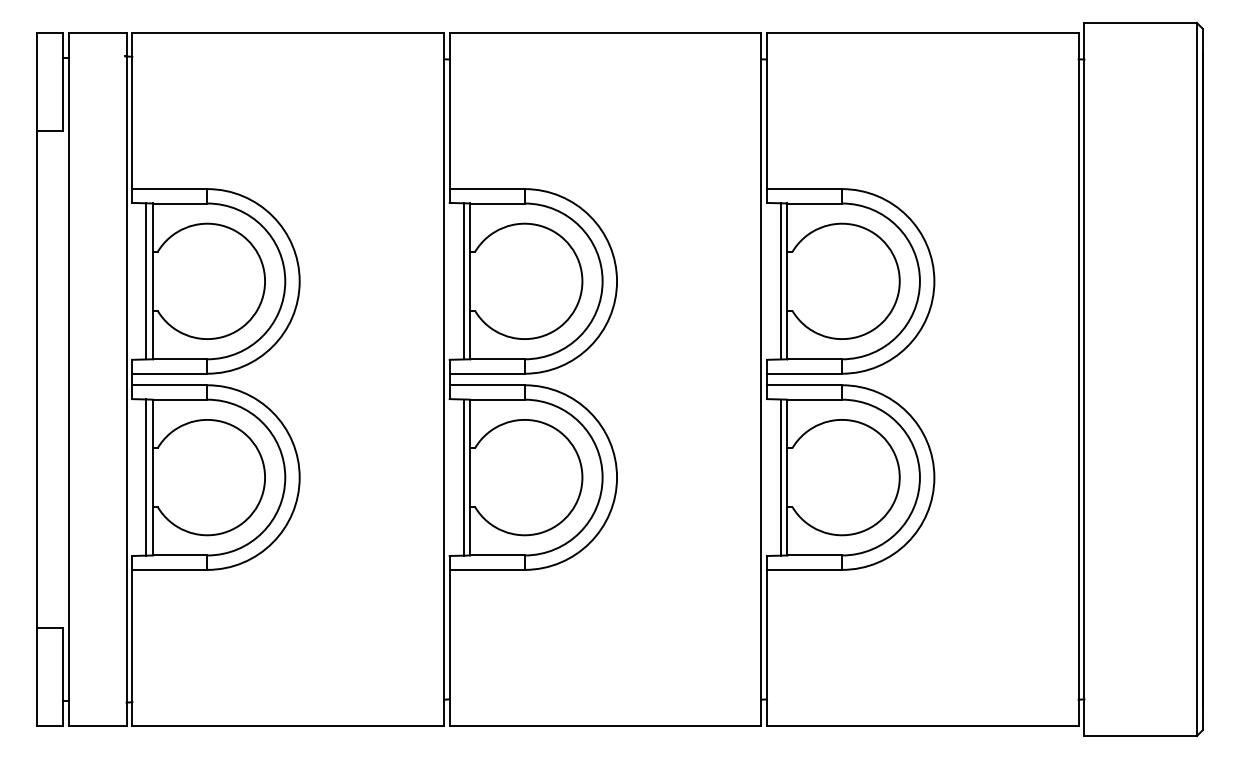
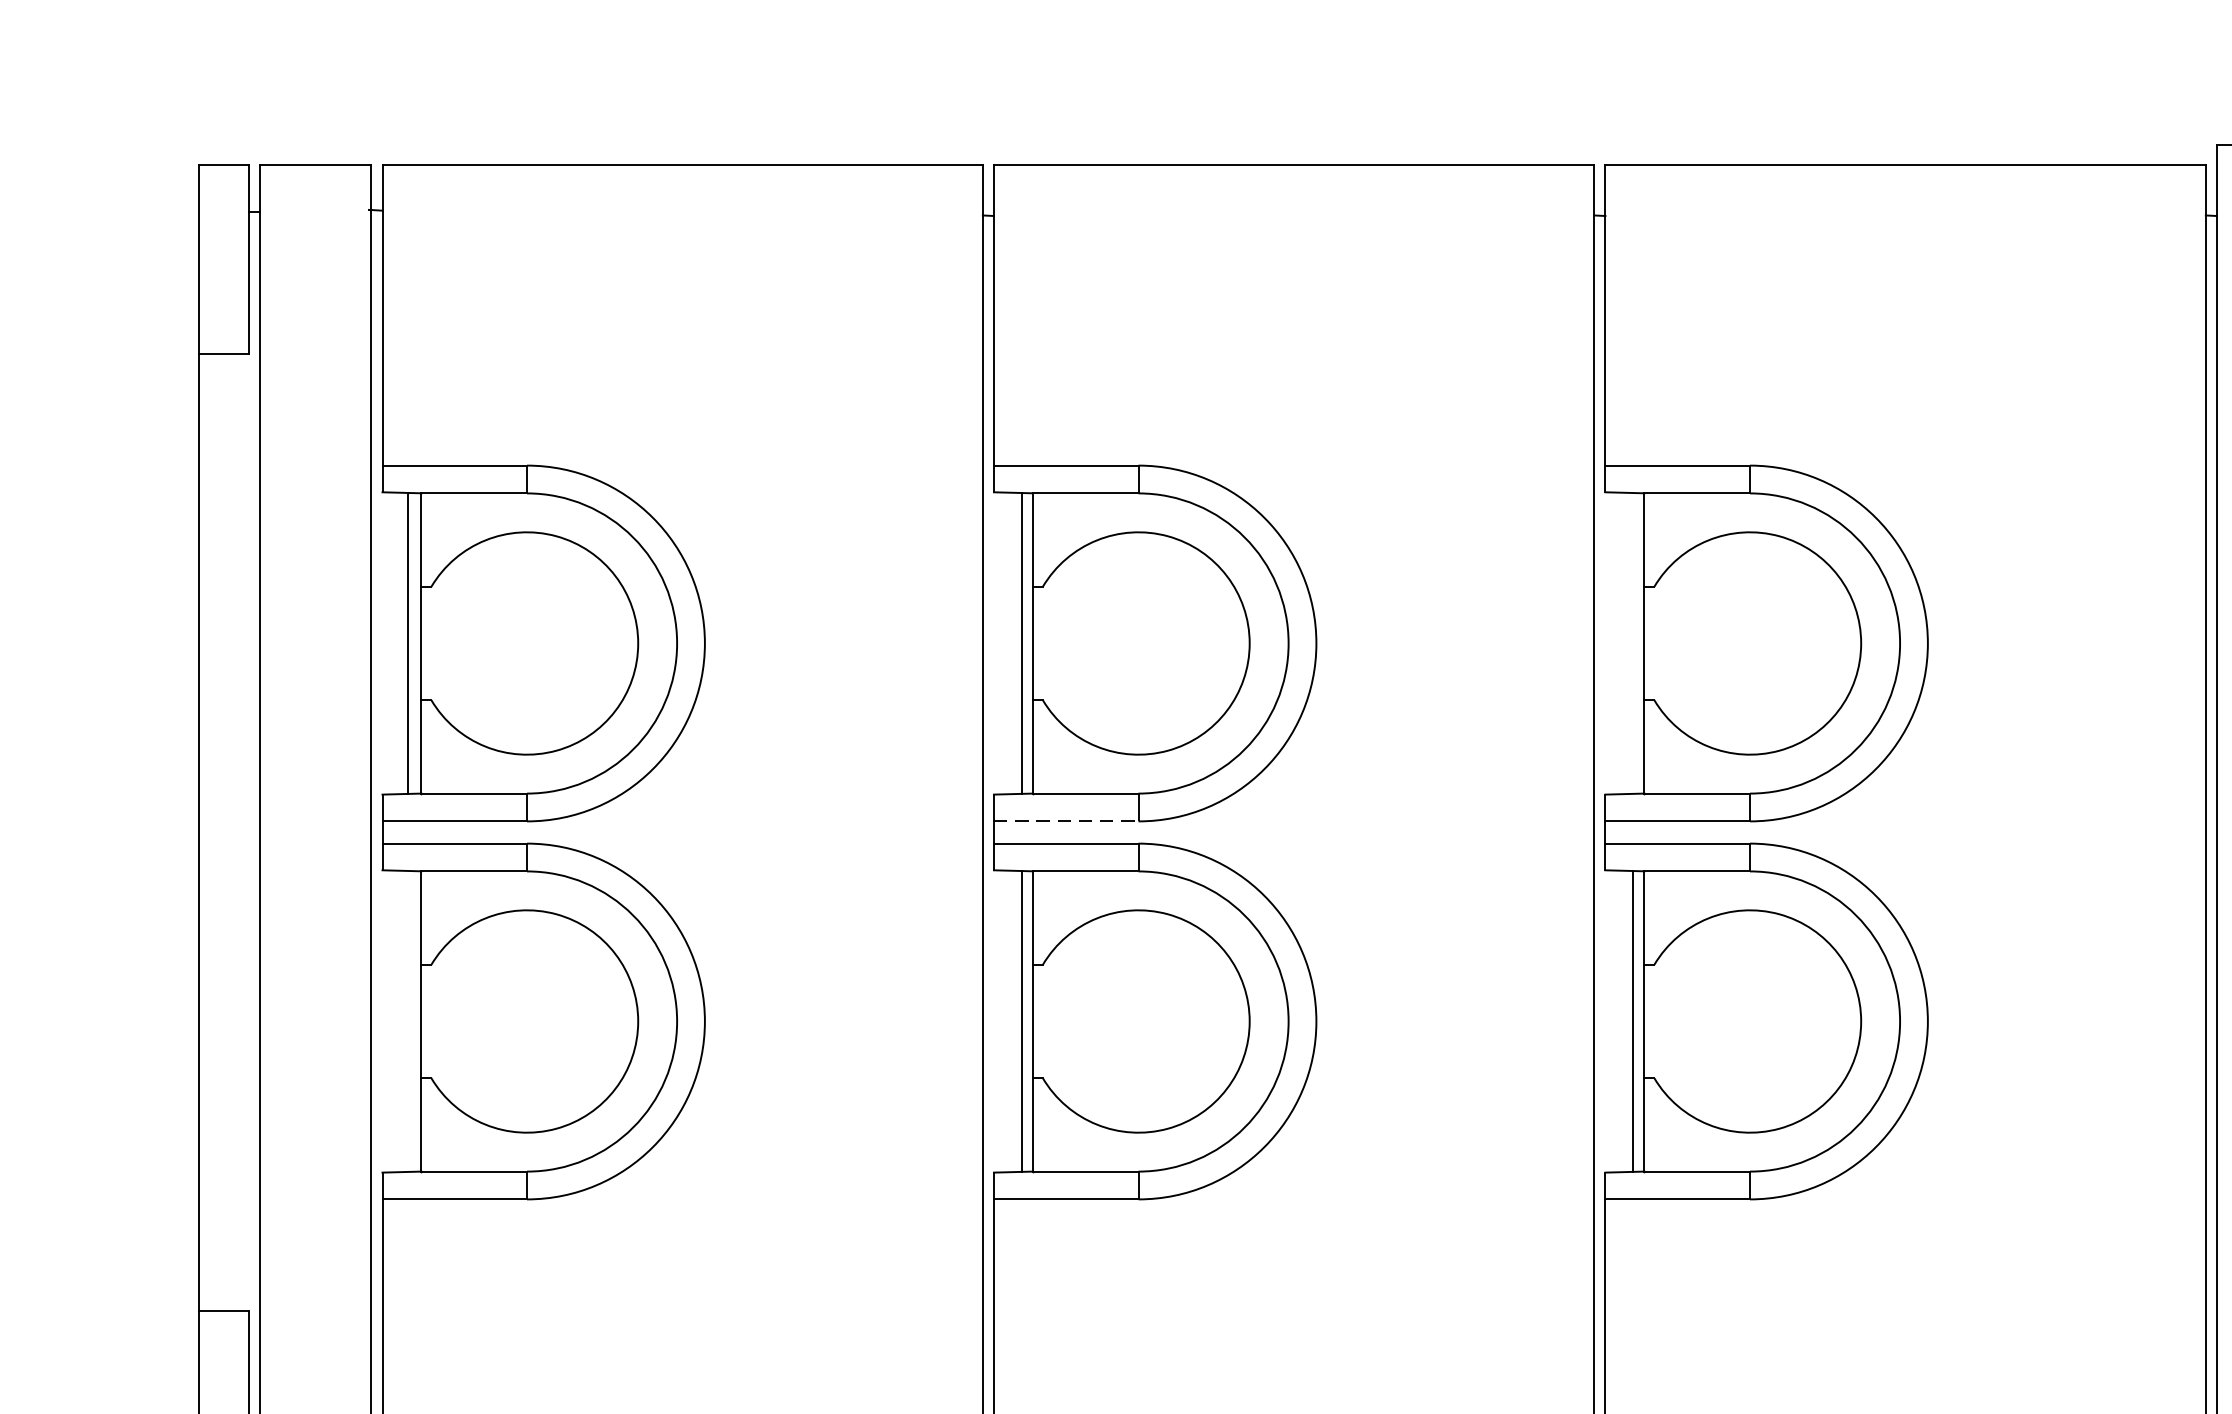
line: (781, 281) -> (1633, 643), removed
line: (487, 373) -> (1066, 820), solid -> dashed
line: (145, 477) -> (407, 1021), removed

